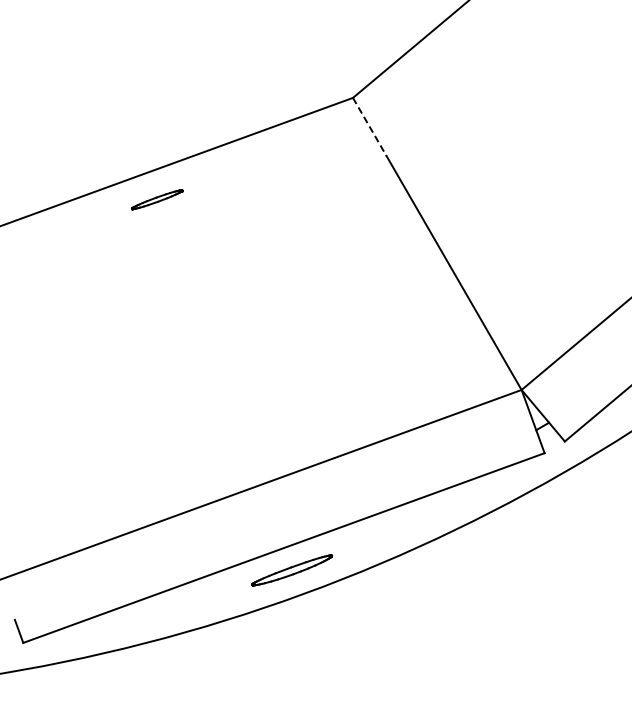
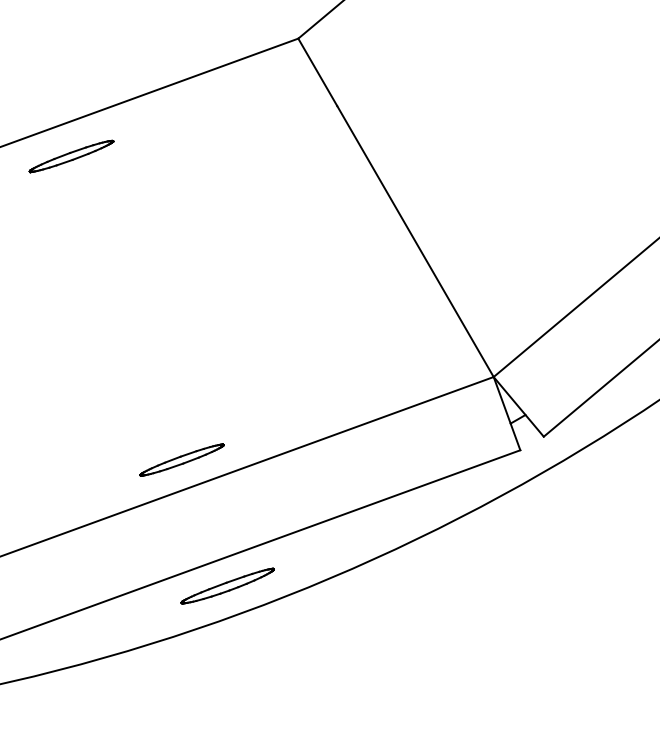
line: (369, 127) -> (317, 72), dashed -> solid
part: (157, 199) -> (71, 156), size x1.43
part: (252, 461) -> (181, 459), added

